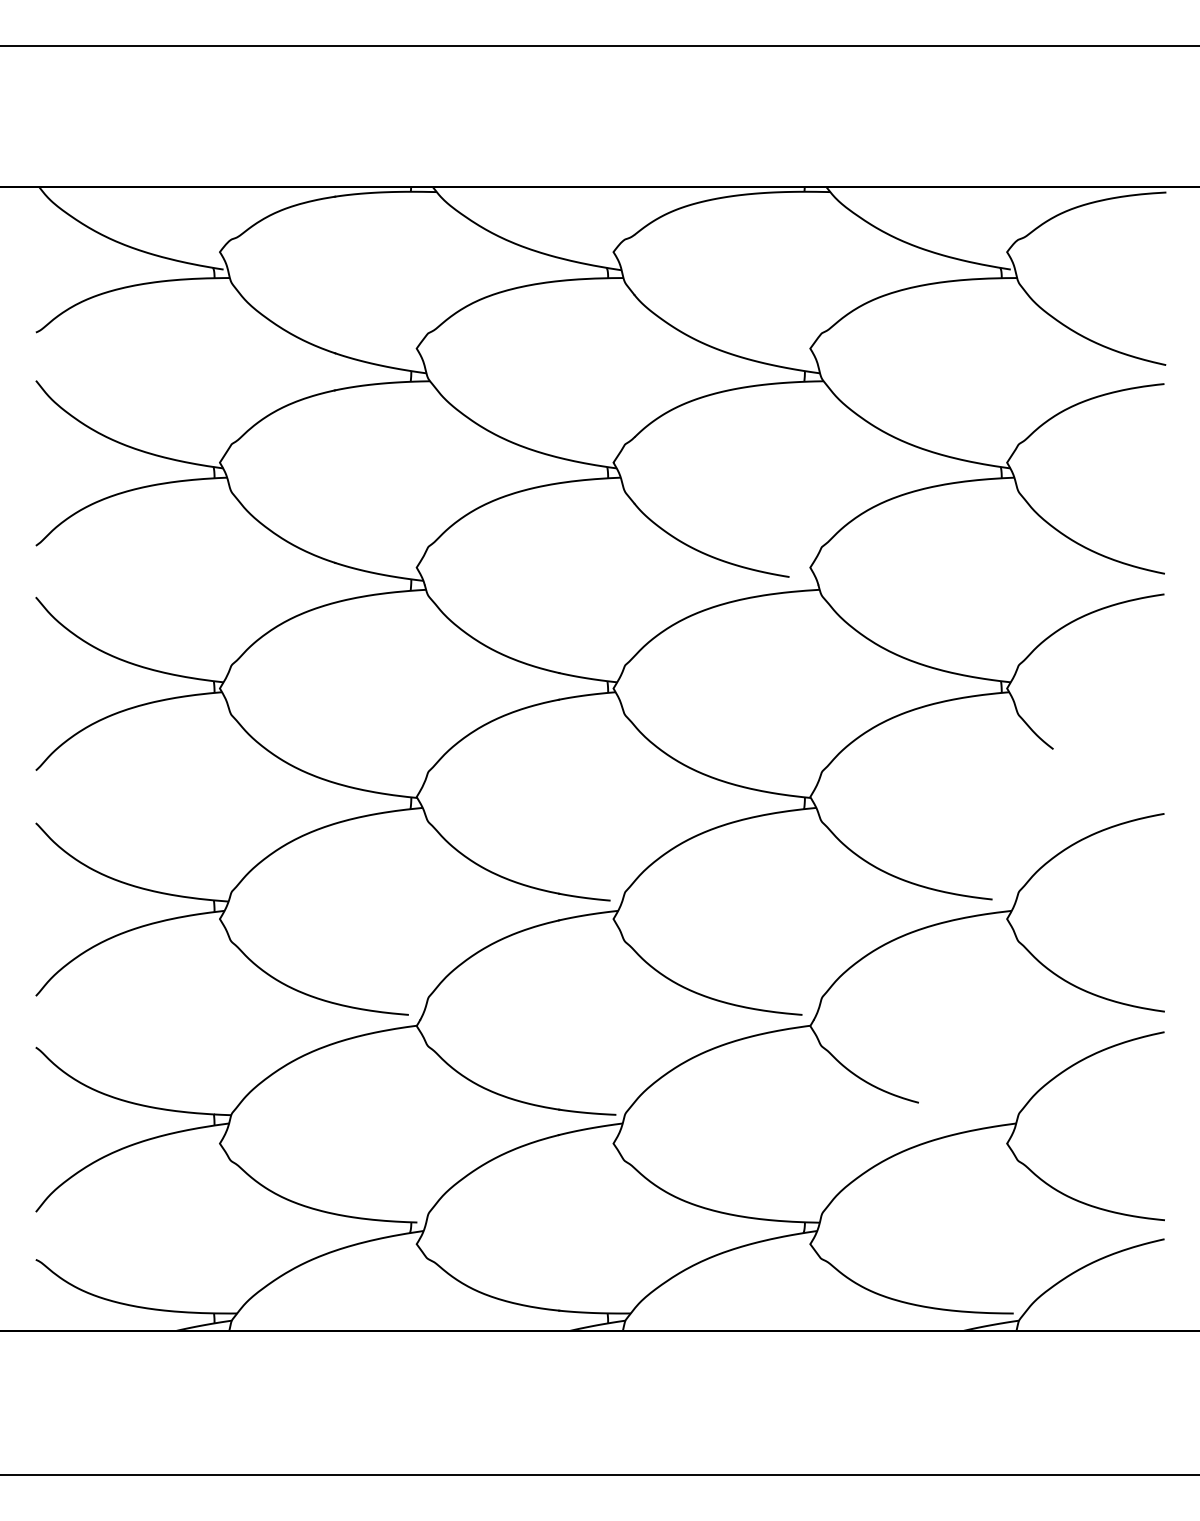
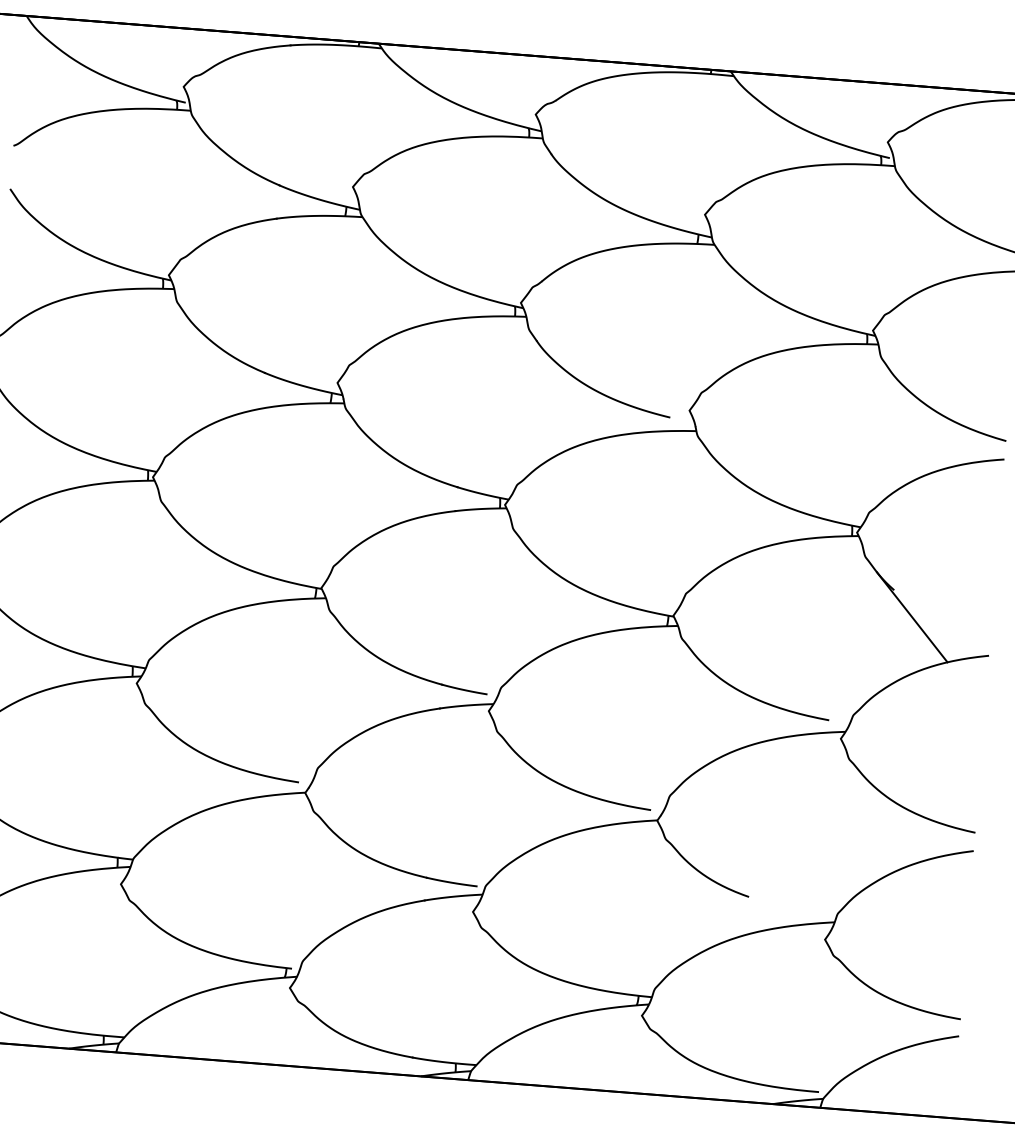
line: (1075, 777) -> (911, 617), added

